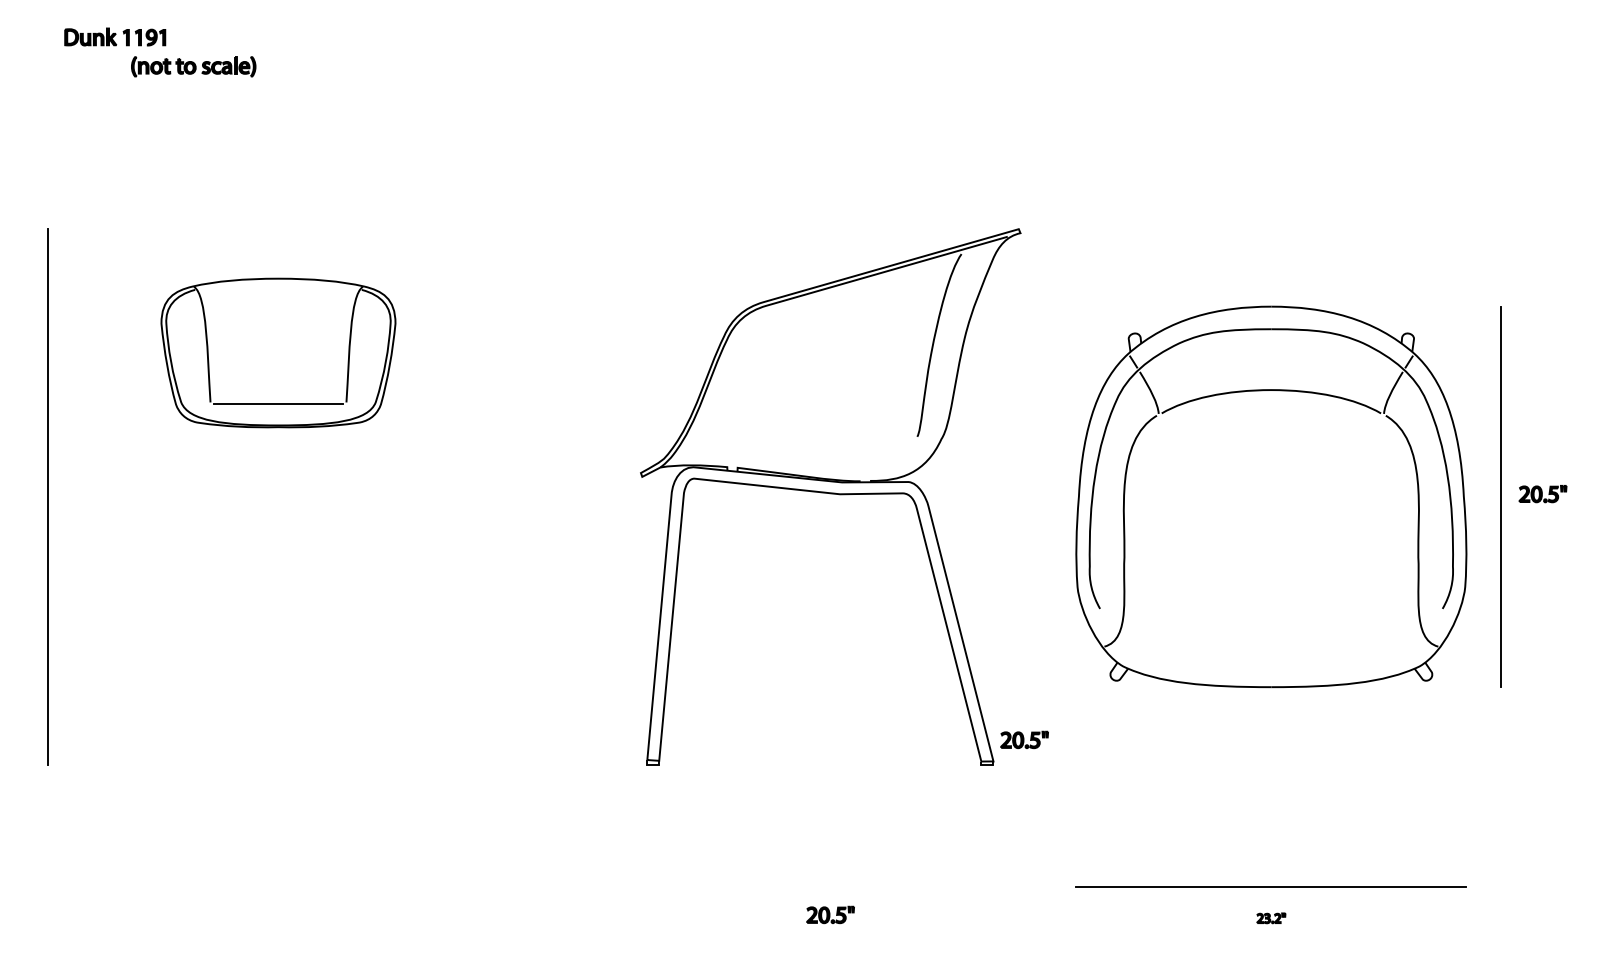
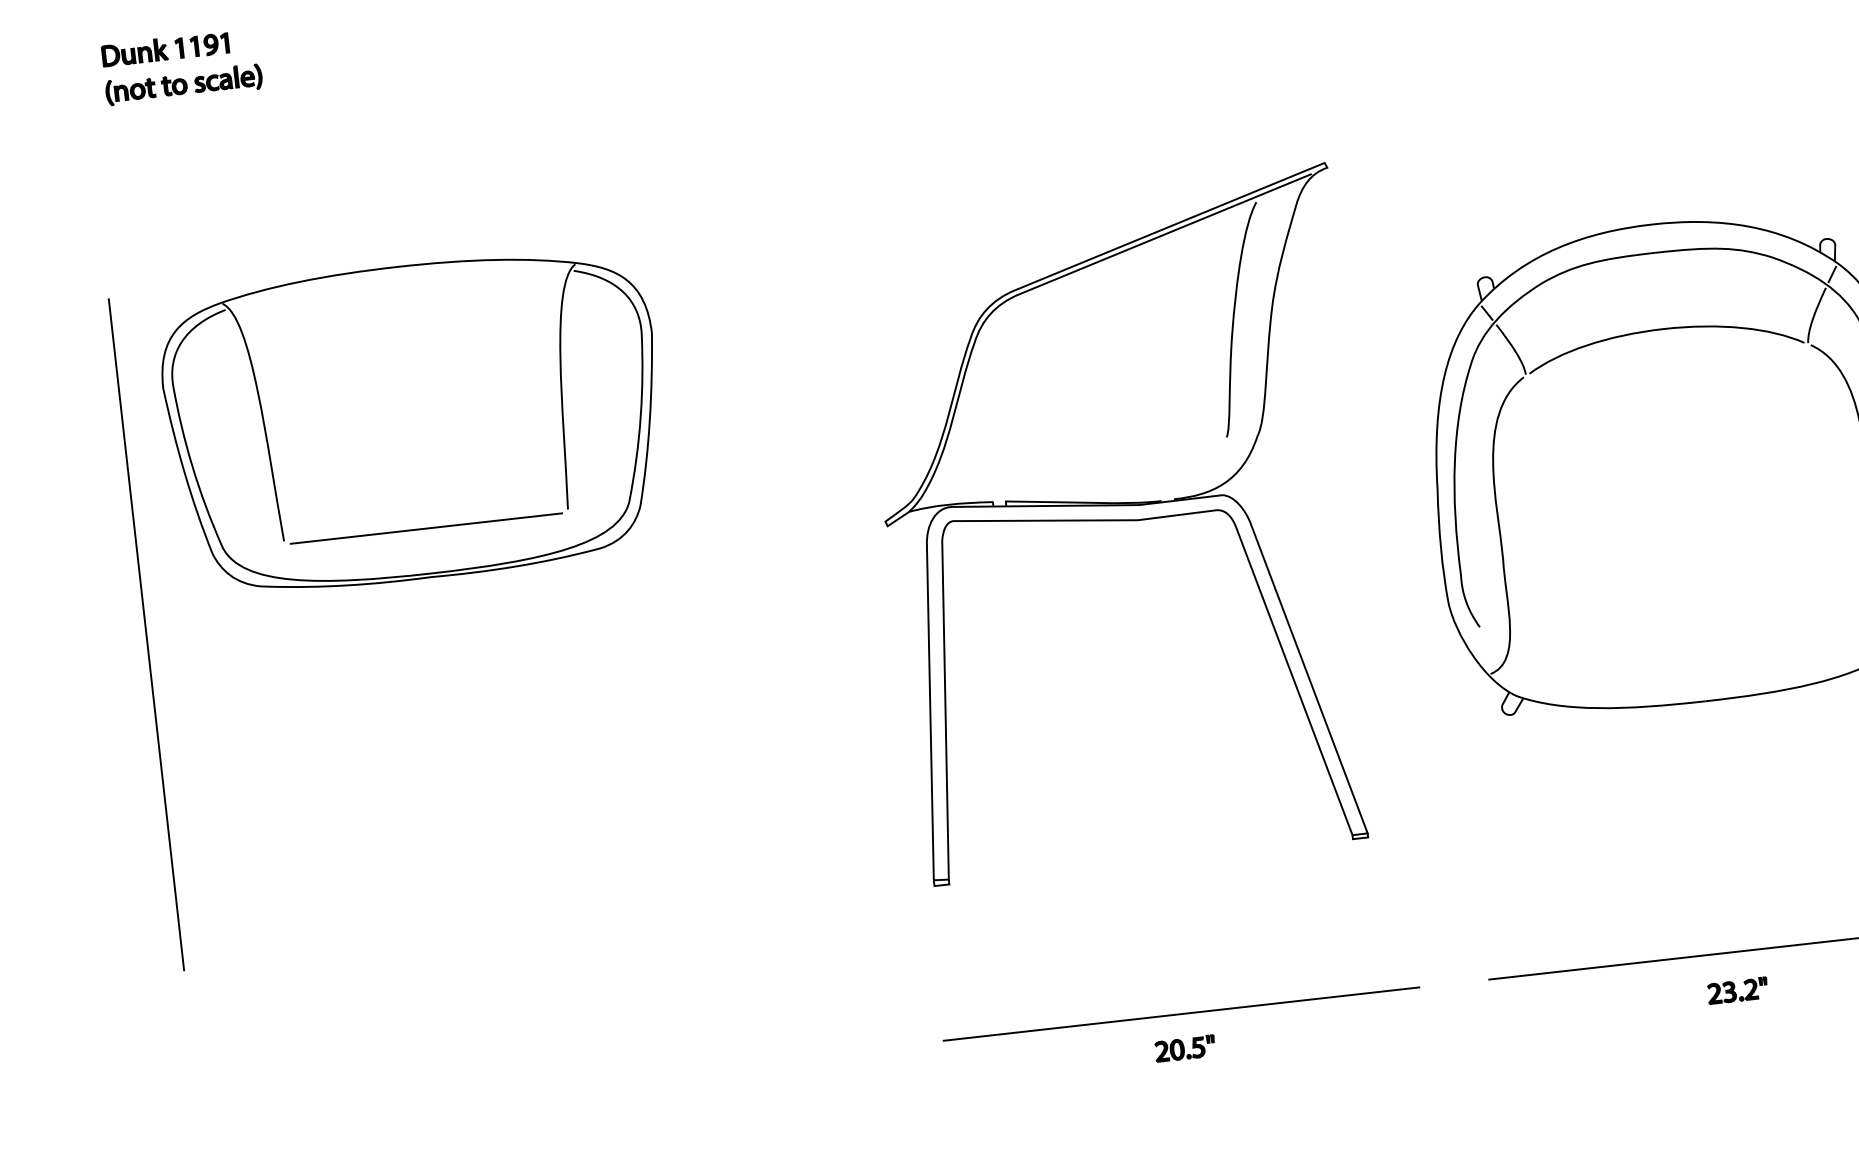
part: (193, 66) -> (183, 84), moved
part: (278, 352) -> (414, 421), size x1.67
part: (1024, 739) -> (1403, 801), removed
line: (830, 887) -> (1181, 1014), added
part: (1271, 918) -> (1738, 991), size x1.67

